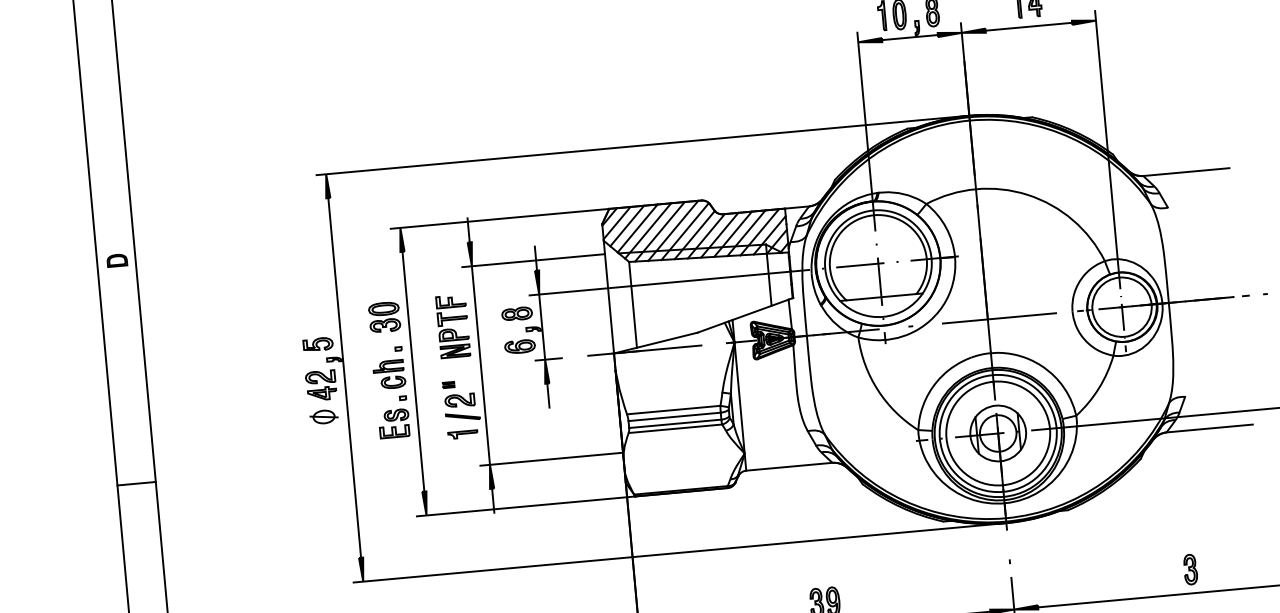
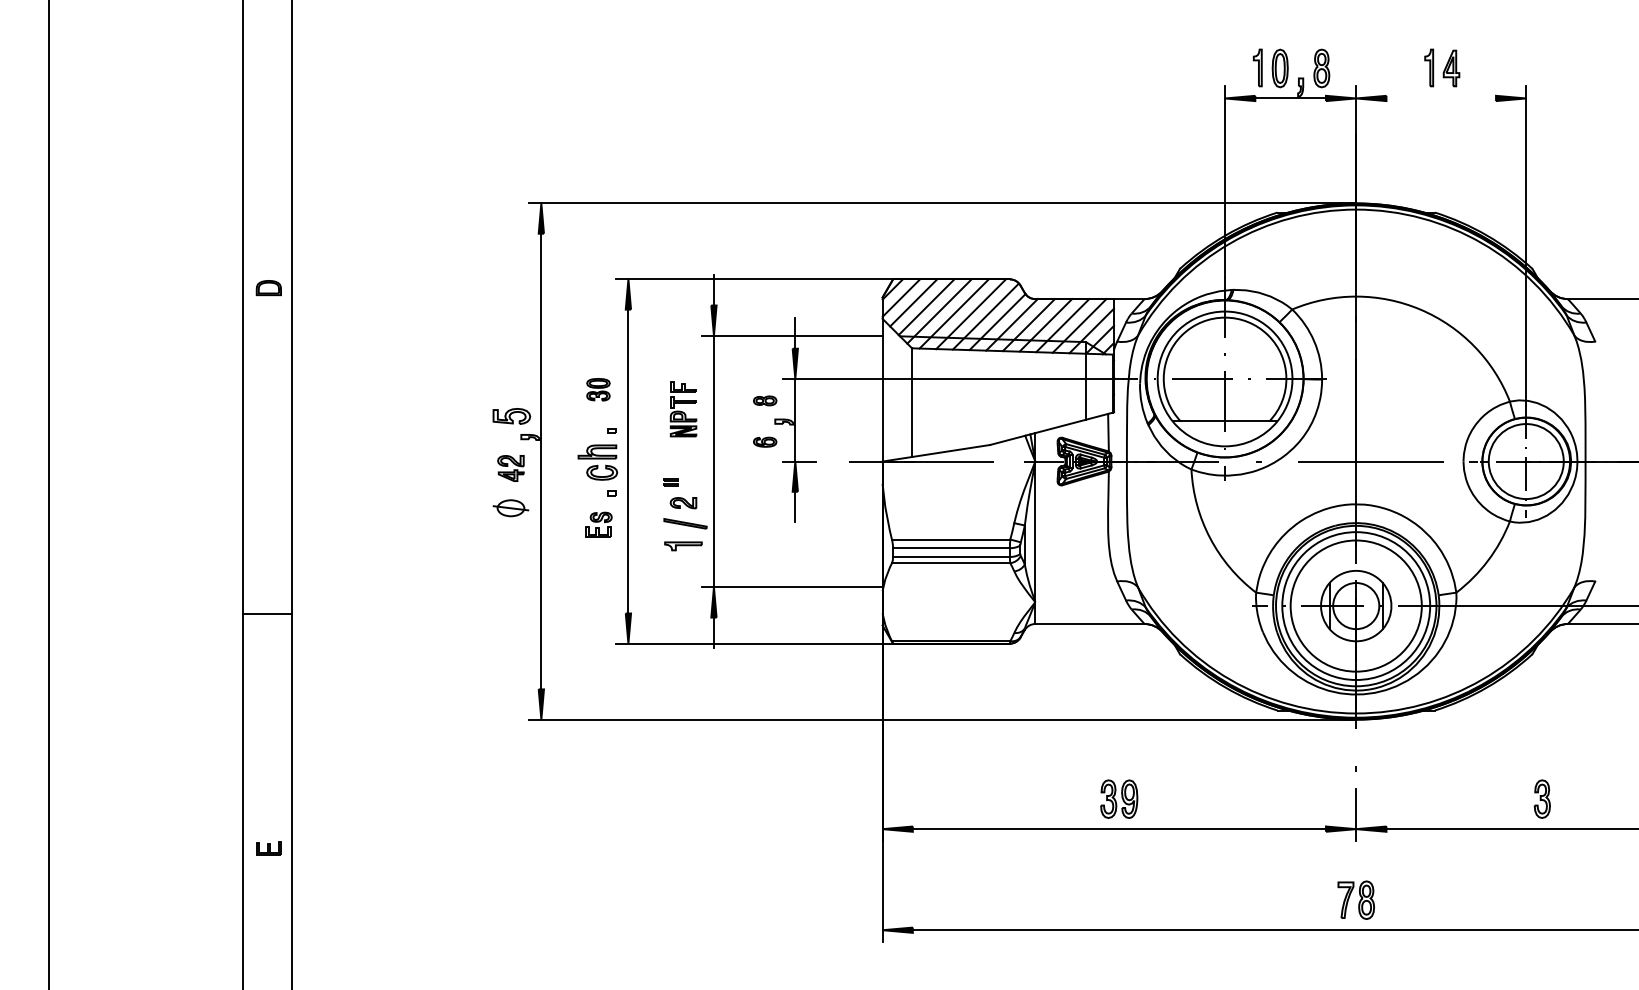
line: (1029, 26) -> (1441, 98), removed
part: (516, 313) -> (764, 400), size x0.6
part: (384, 316) -> (598, 389), size x0.6
part: (453, 326) -> (683, 409), size x0.7
part: (519, 346) -> (764, 441), size x0.6
part: (320, 385) -> (510, 468), size x0.7
part: (459, 400) -> (683, 502), size x0.7
part: (394, 423) -> (598, 524), size x0.7
line: (136, 483) -> (267, 613), moved
part: (1189, 569) -> (1541, 798), moved

